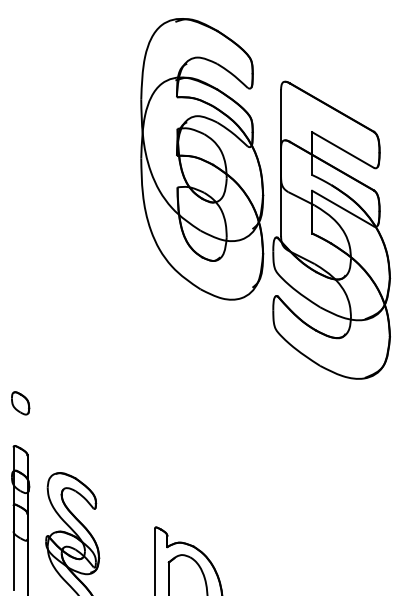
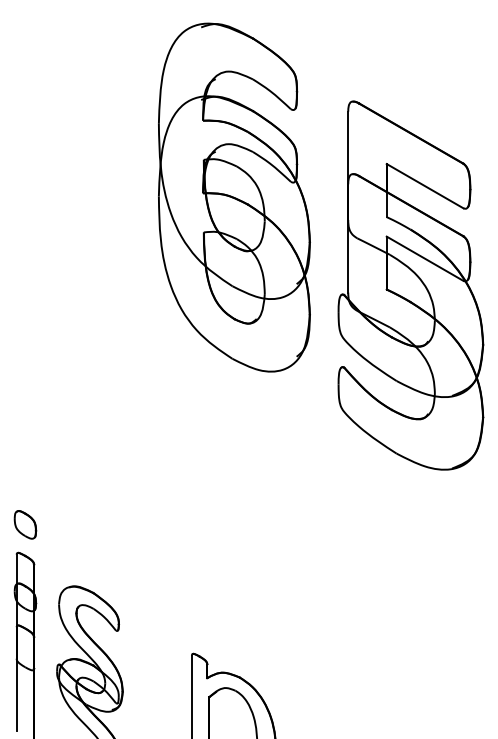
part: (202, 159) -> (234, 197), moved
part: (20, 403) -> (25, 525), moved

